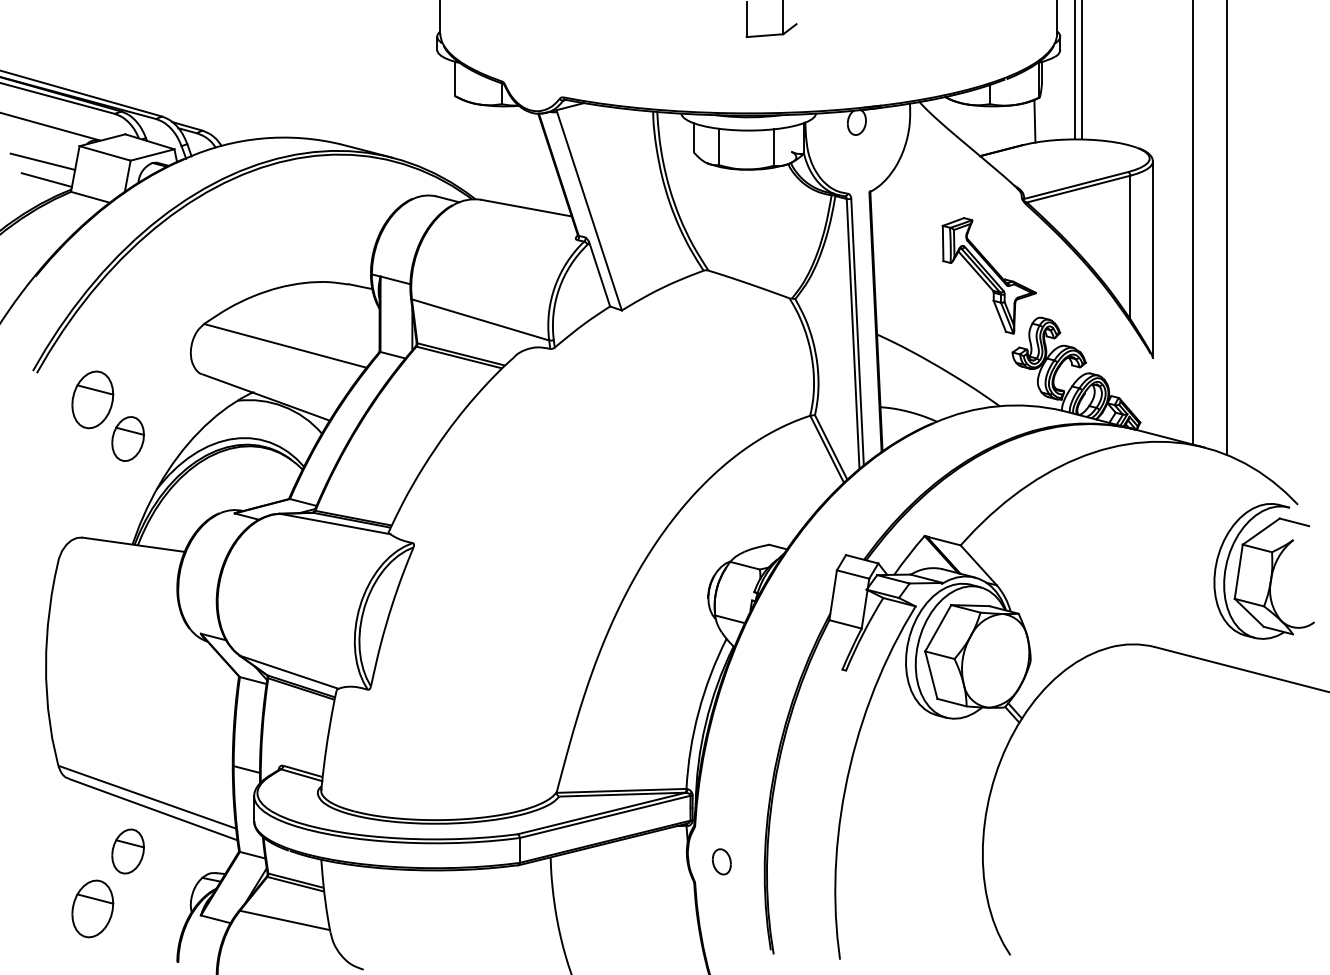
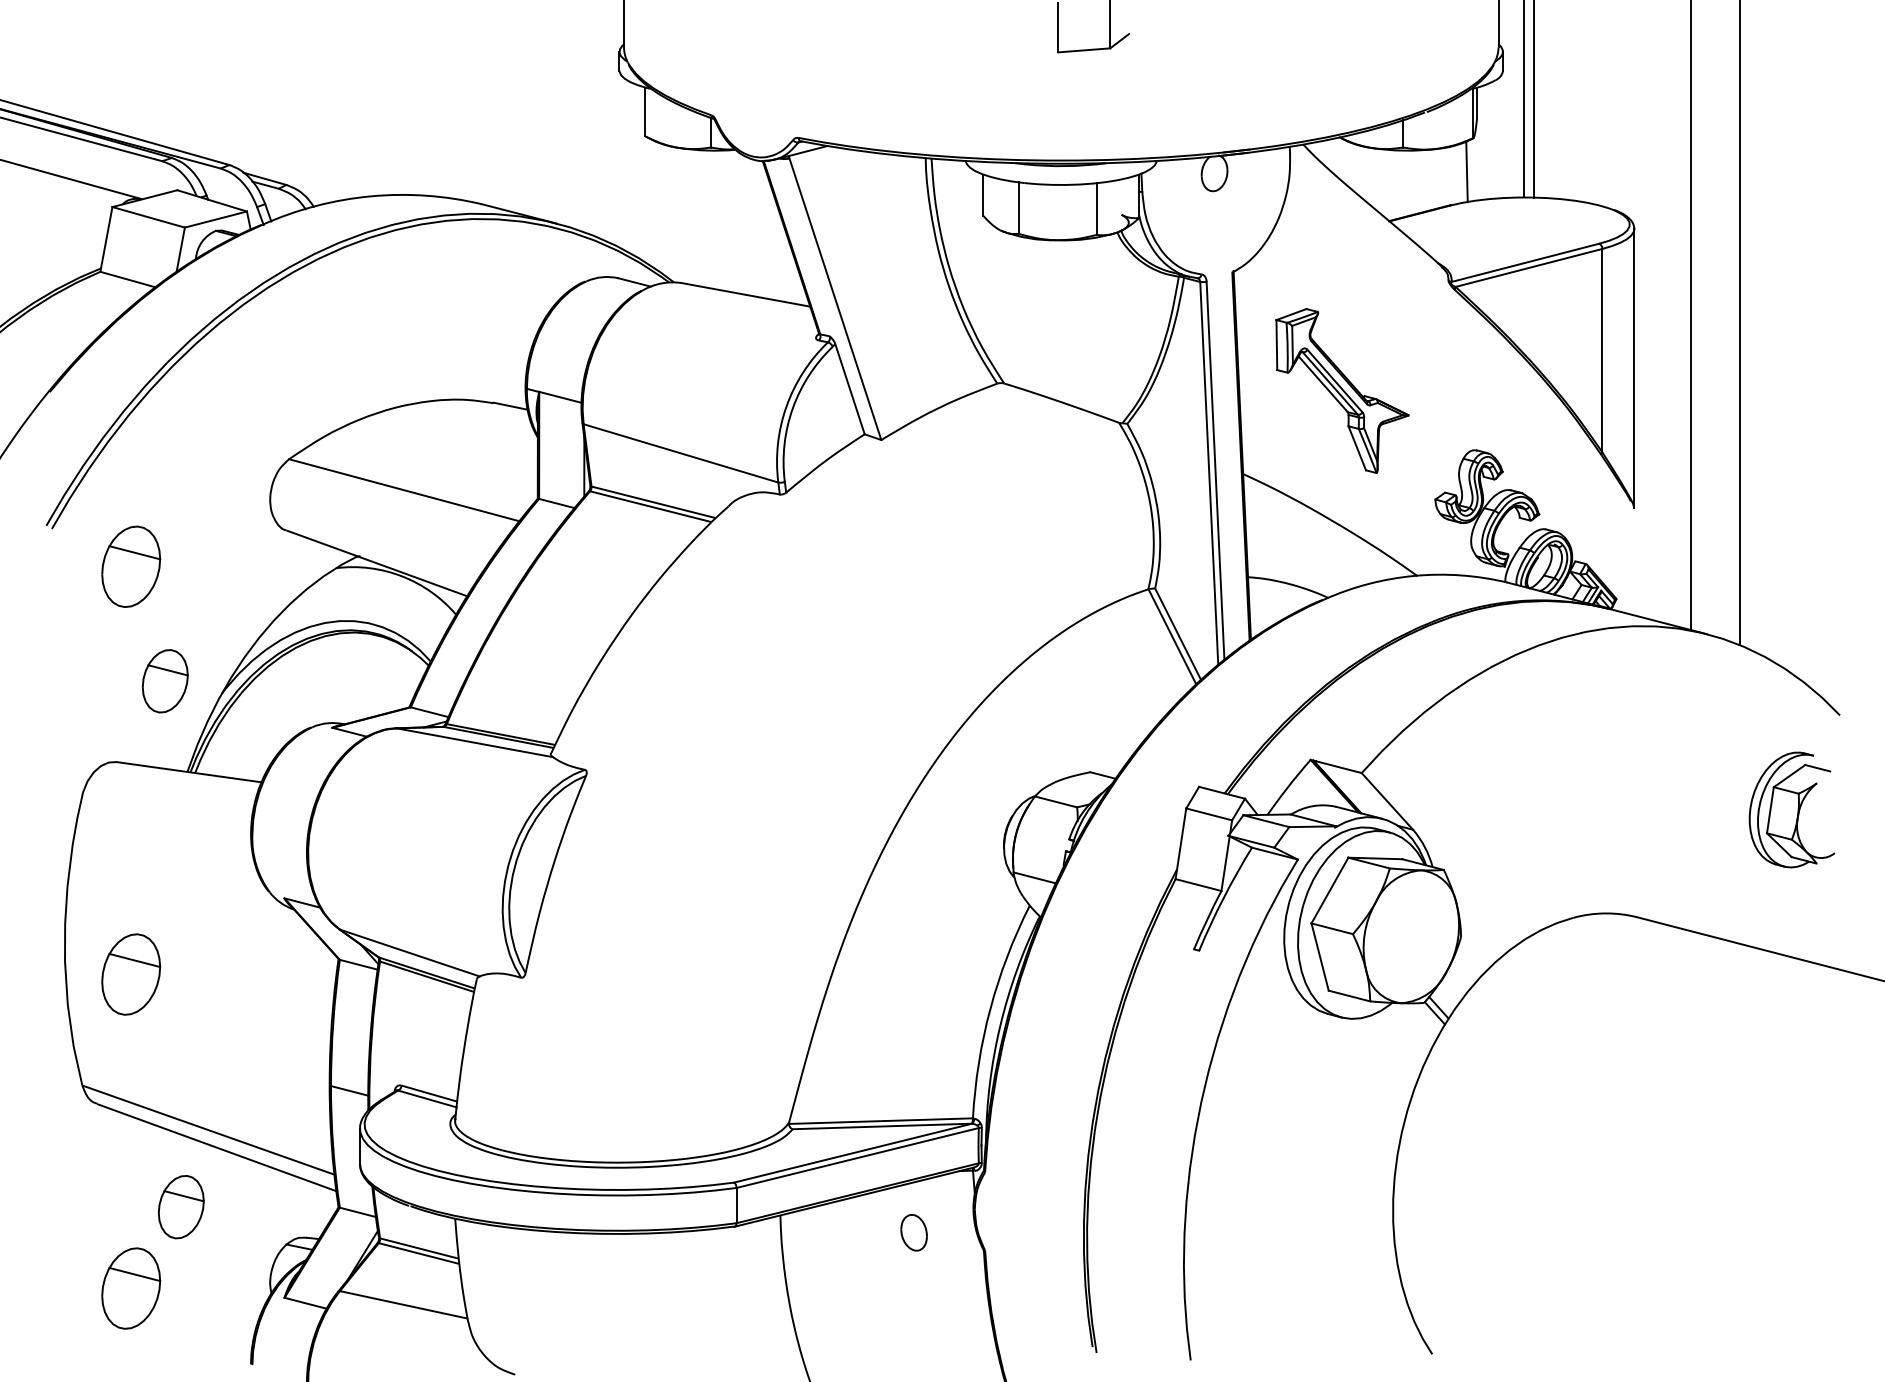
line: (42, 161) -> (60, 228), removed
line: (46, 179) -> (65, 254), removed
part: (989, 275) -> (1342, 390), moved
part: (127, 439) -> (164, 681), moved
part: (1263, 571) -> (1791, 809), size x0.6
part: (93, 687) -> (131, 974), added
part: (721, 861) -> (913, 1232), moved

